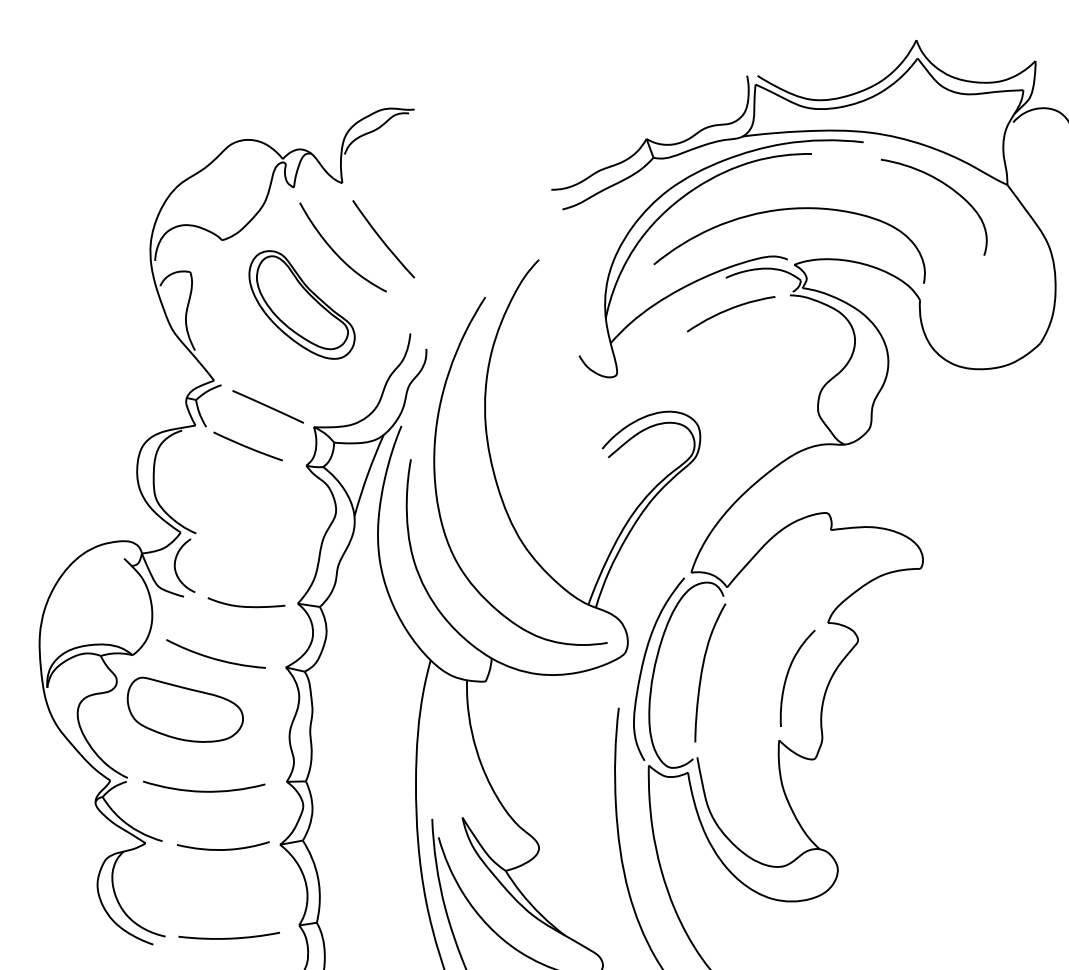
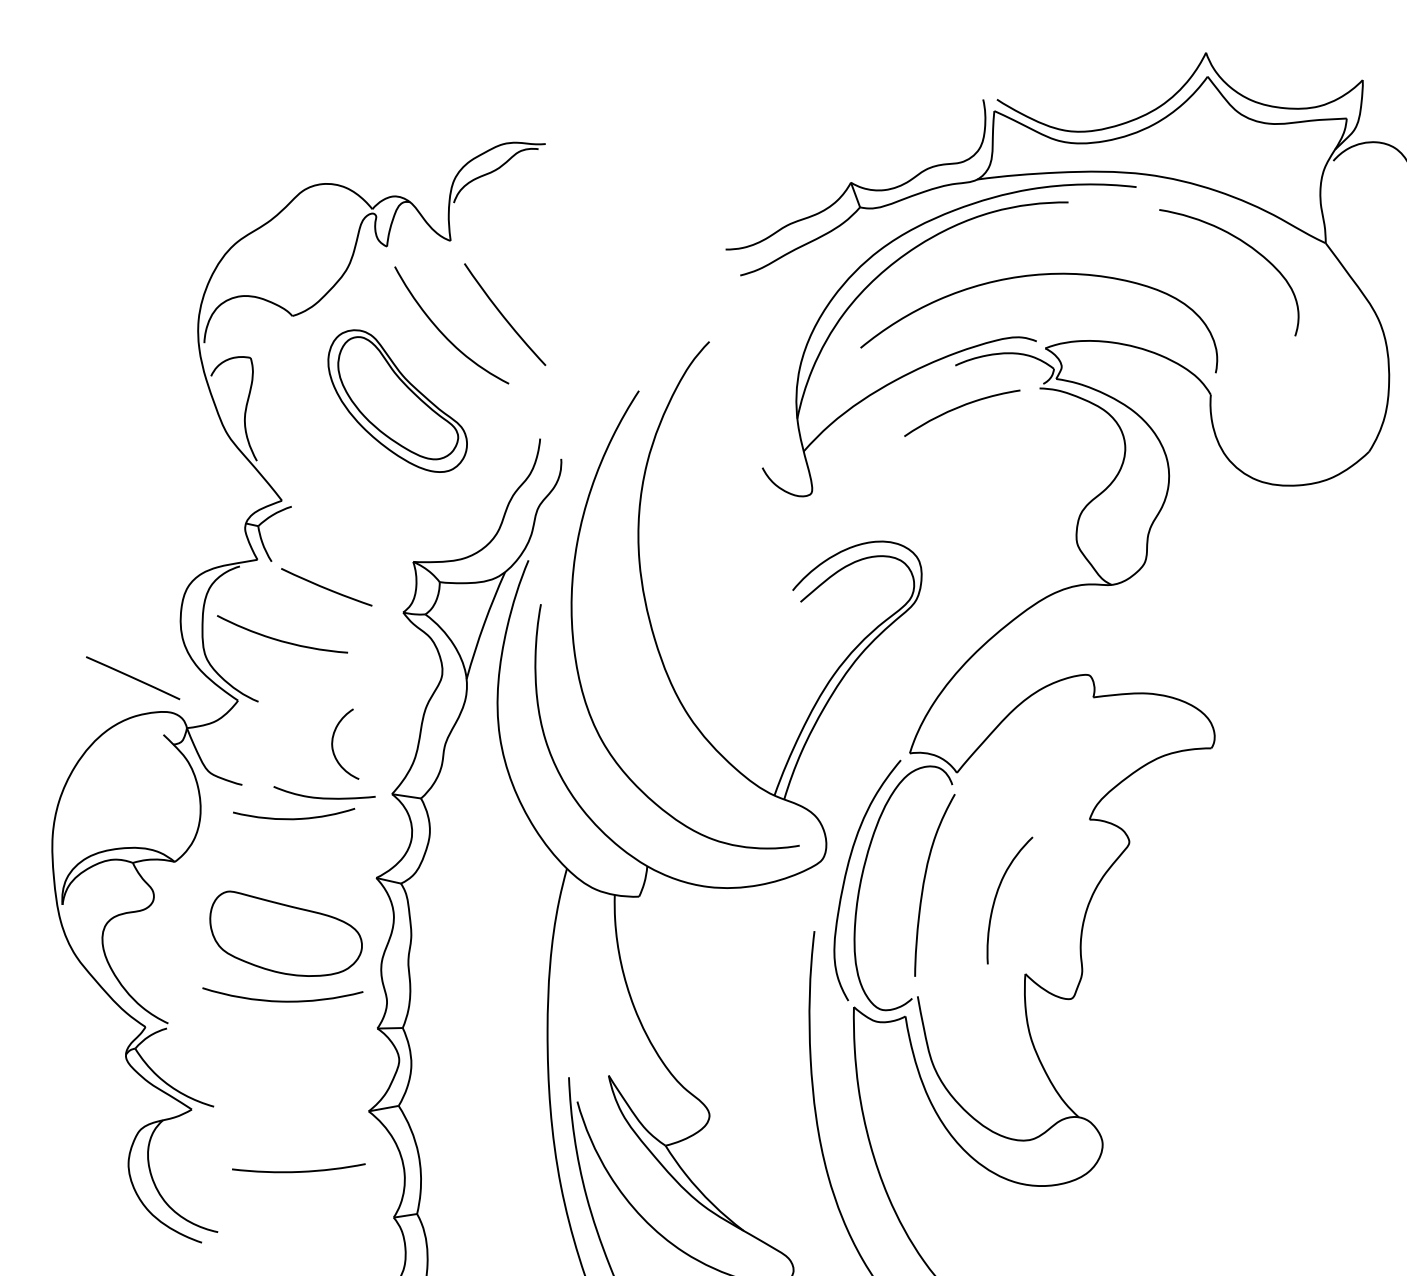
line: (268, 407) -> (133, 678), moved
curve: (175, 565) -> (333, 743), moved
curve: (213, 657) -> (279, 639), moved
curve: (788, 674) -> (997, 895), moved
part: (184, 709) -> (285, 933), moved
curve: (203, 790) -> (282, 1000), moved
curve: (223, 849) -> (294, 818), moved
curve: (228, 938) -> (298, 1171), moved

